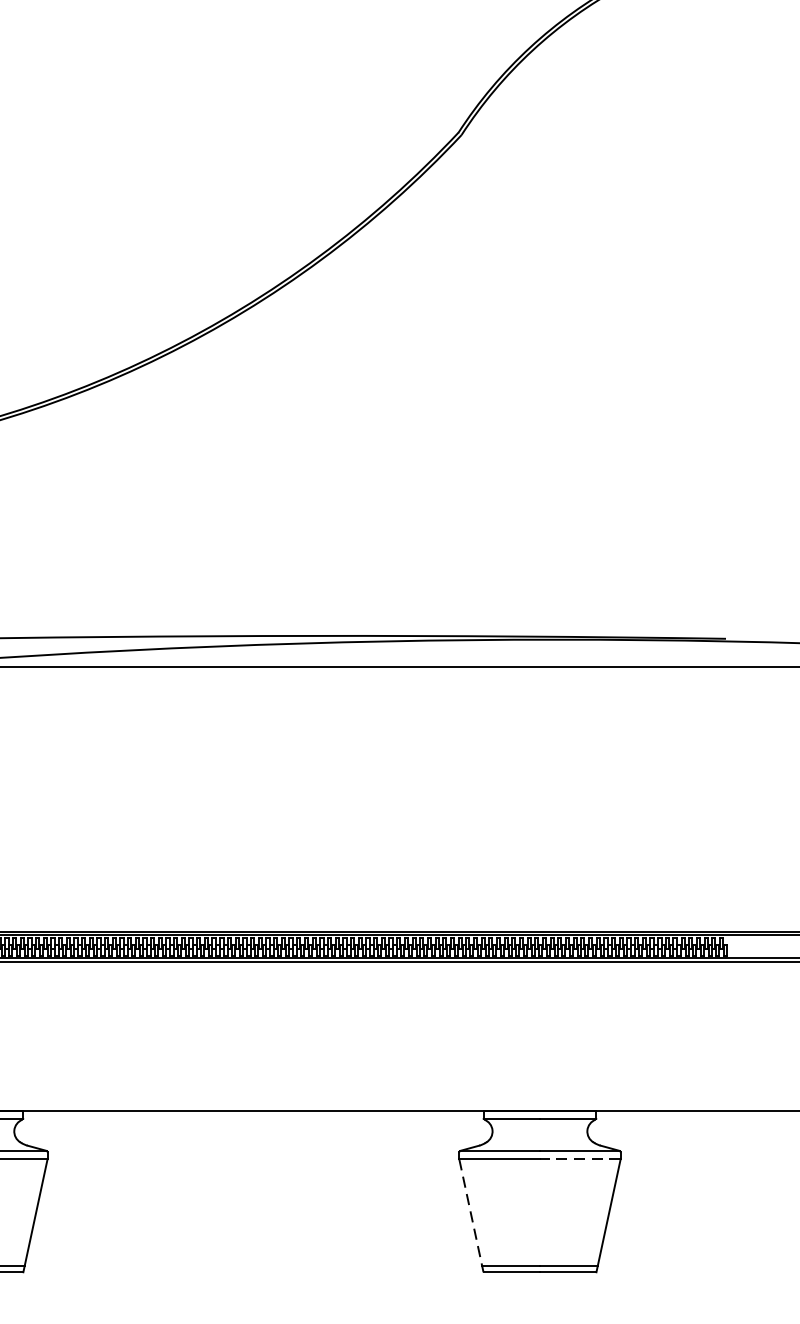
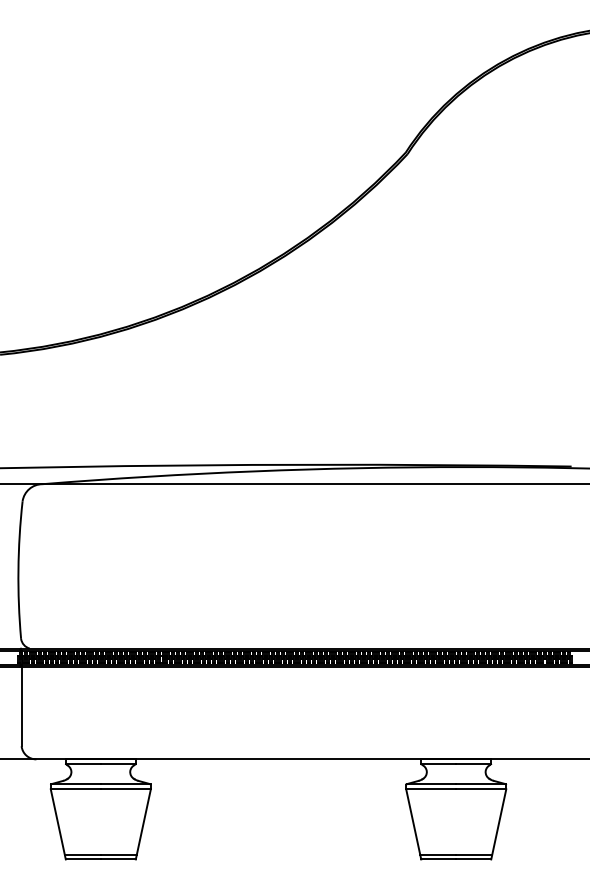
line: (579, 1159) -> (480, 789), dashed -> solid
line: (471, 1215) -> (413, 824), dashed -> solid

